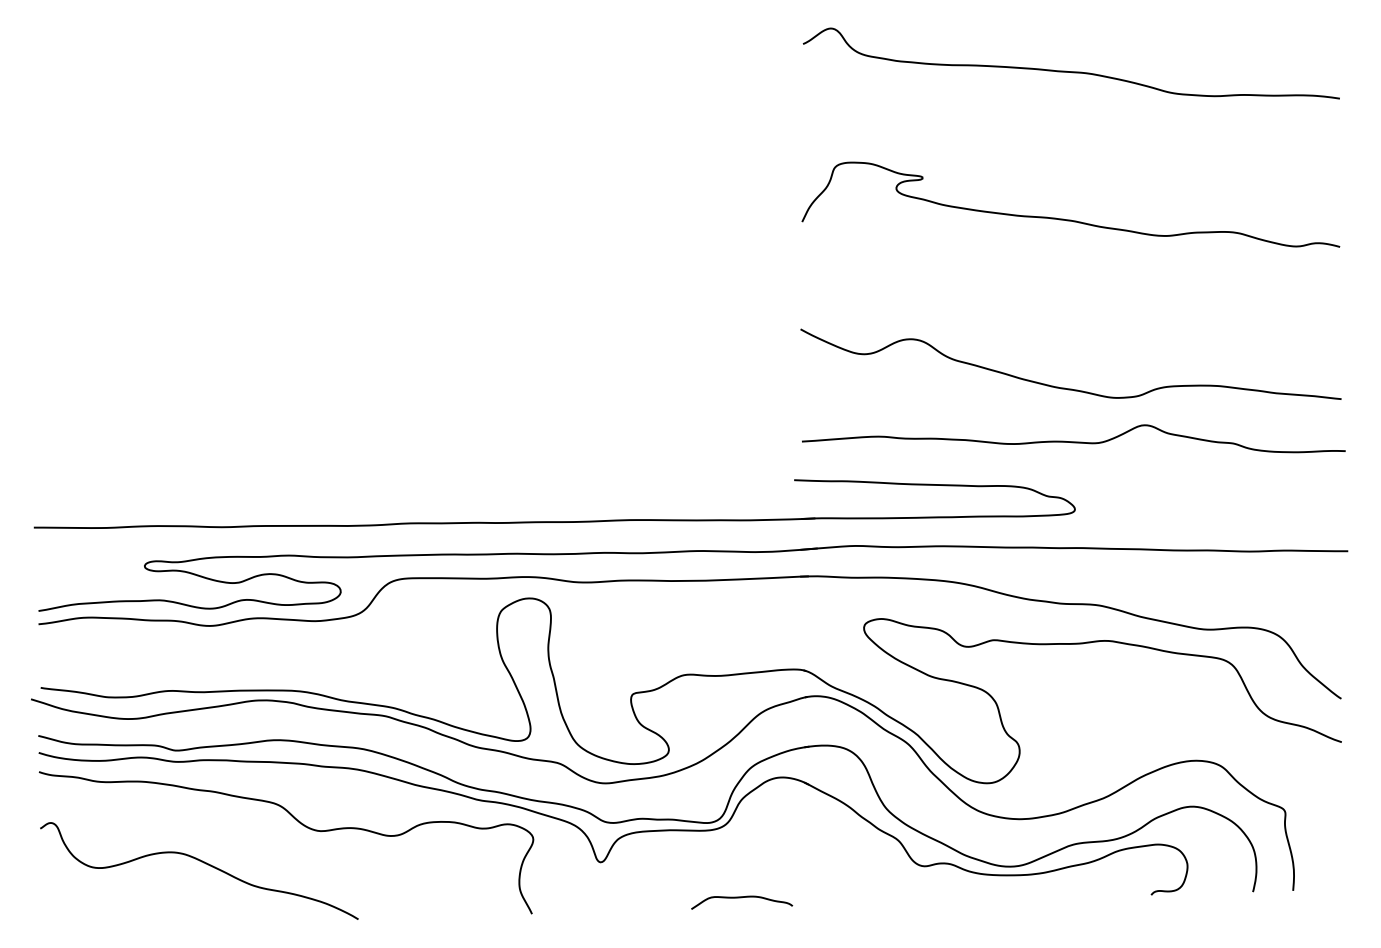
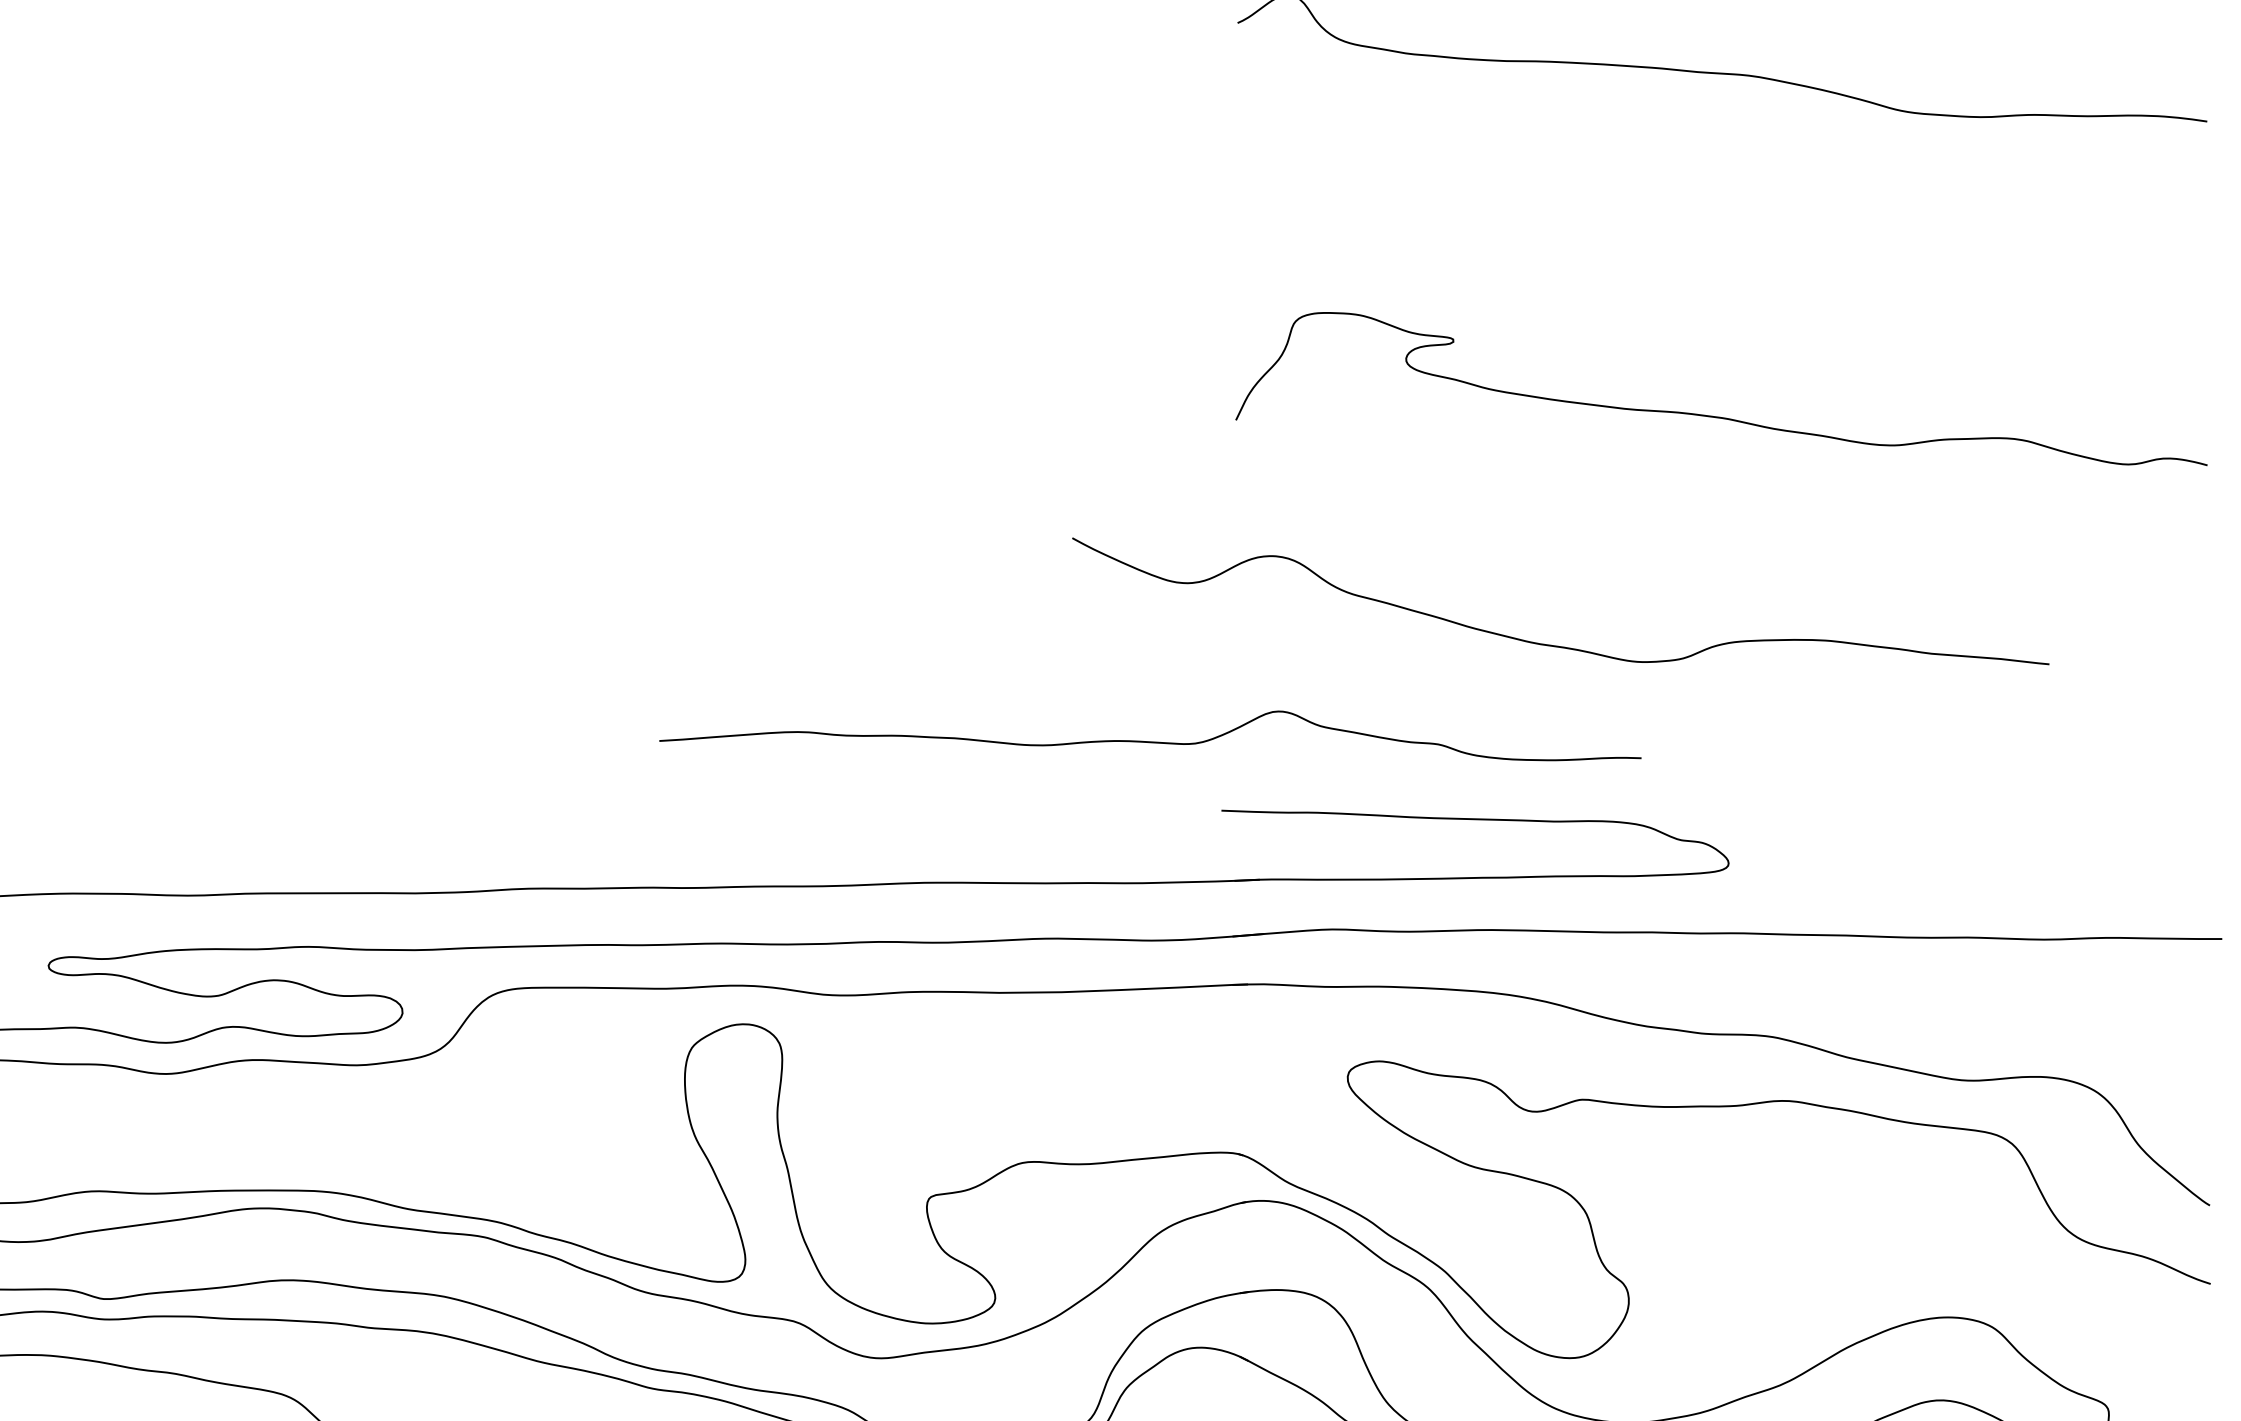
curve: (1070, 219) -> (1720, 415), moved
curve: (1065, 387) -> (1550, 643), moved
curve: (1073, 441) -> (1149, 740), moved

